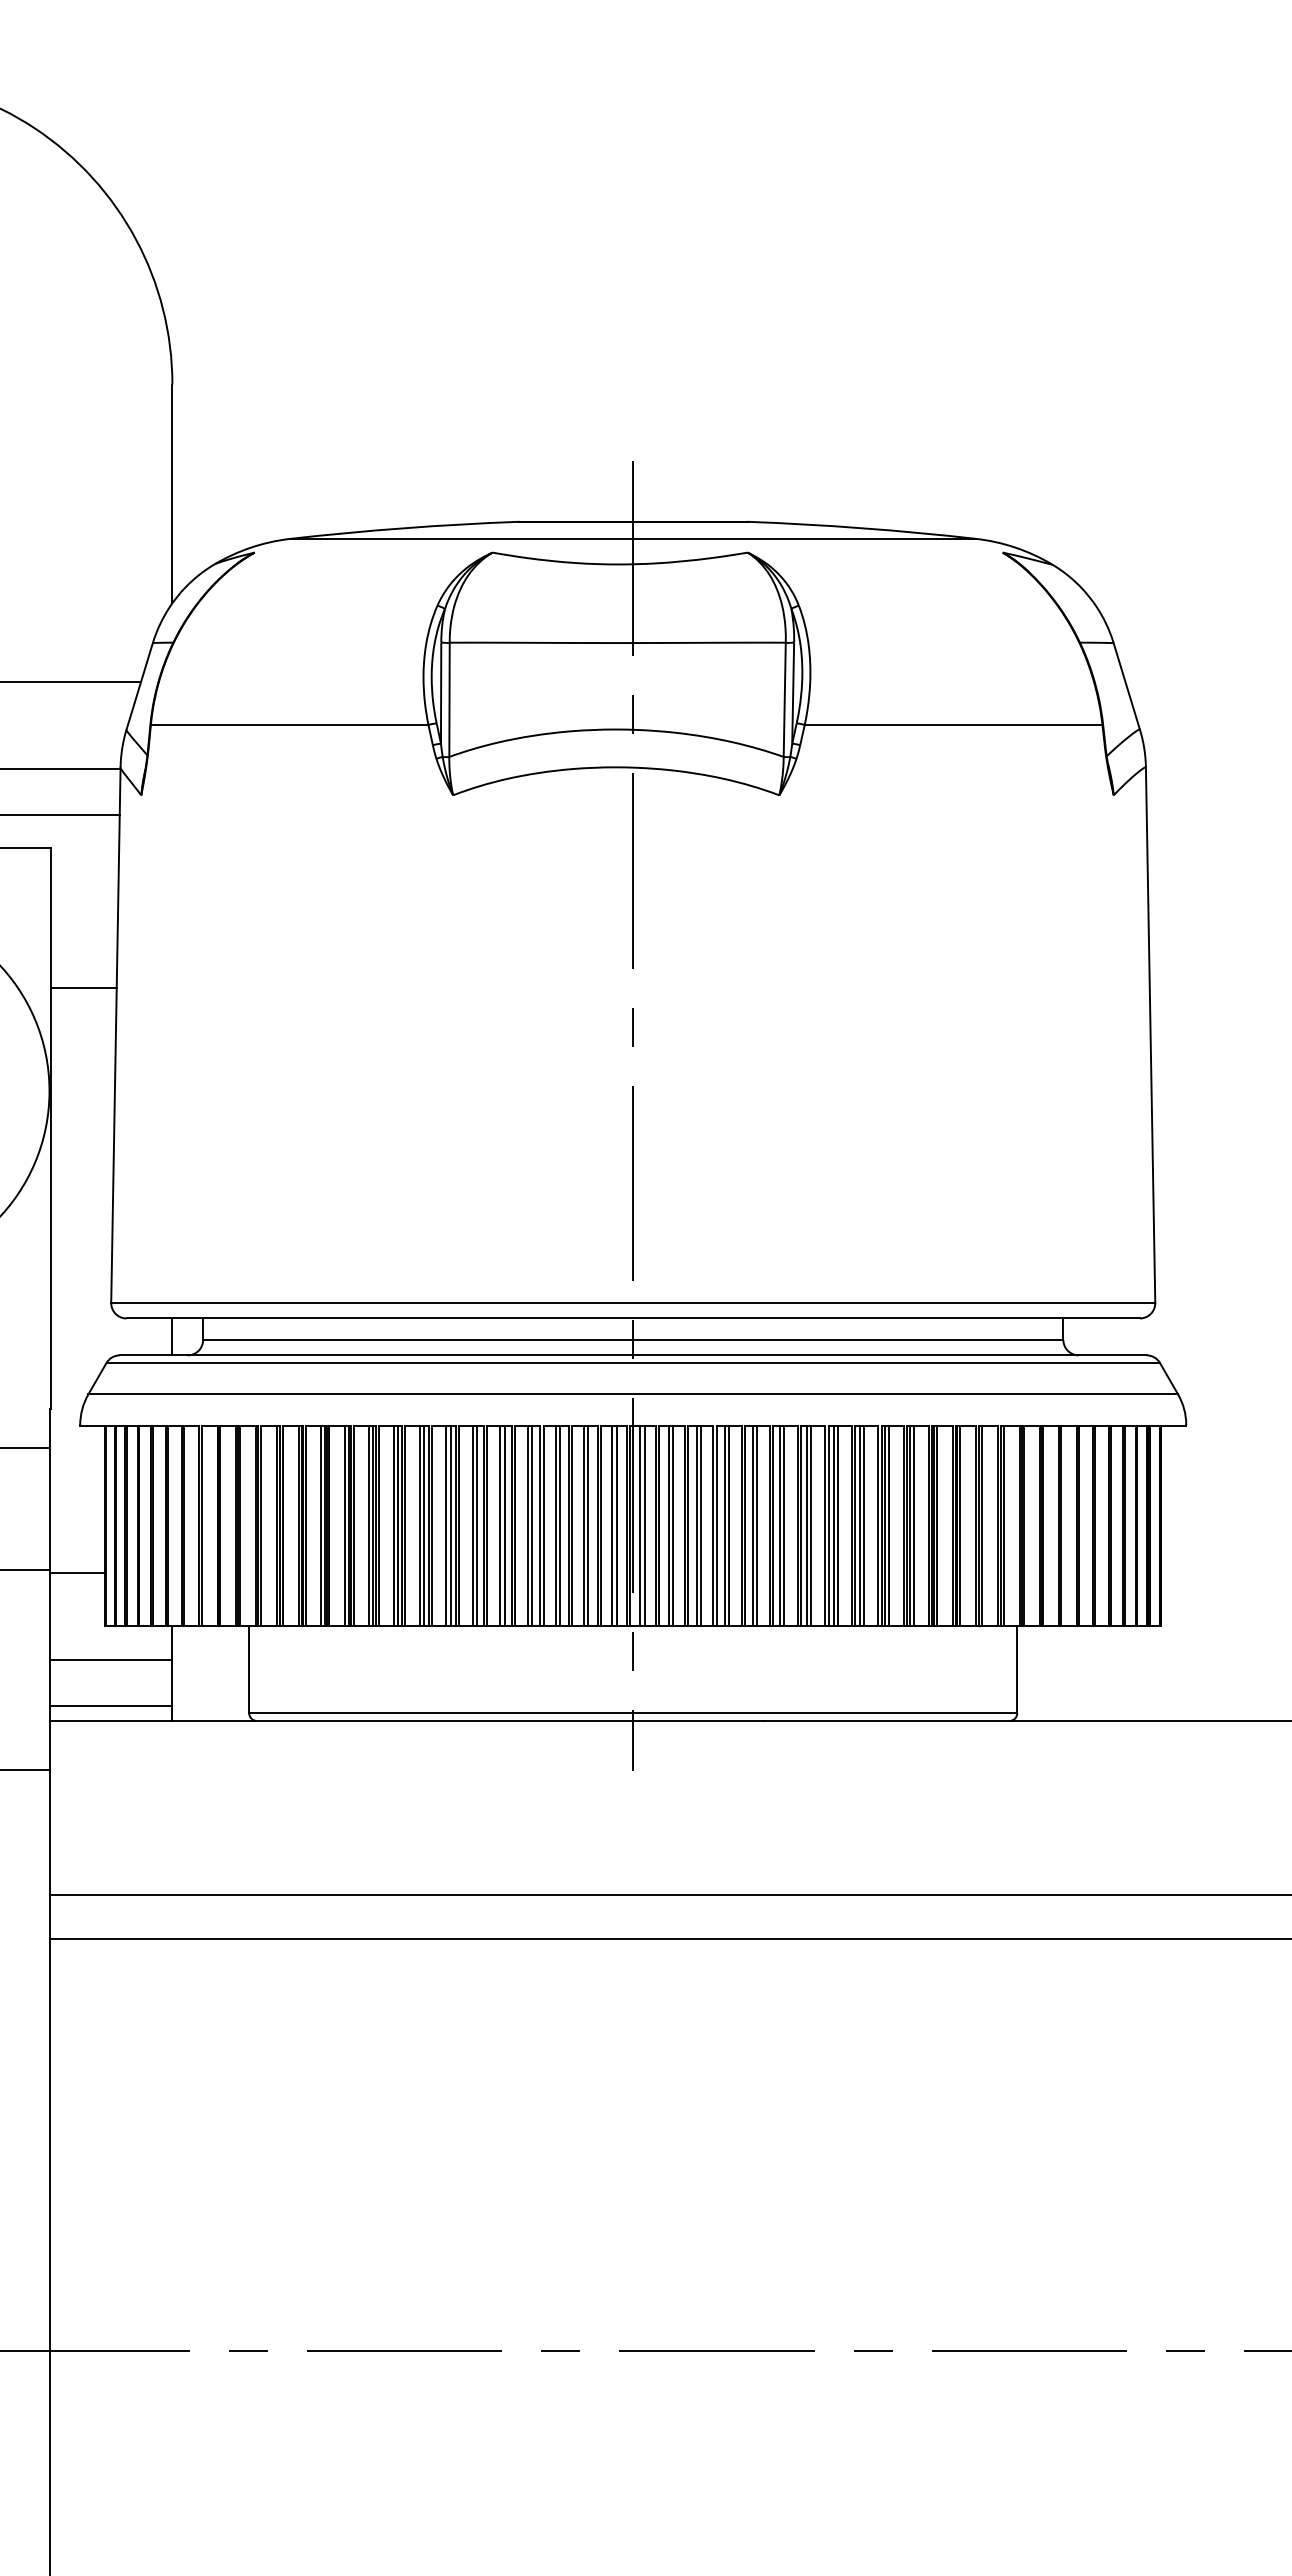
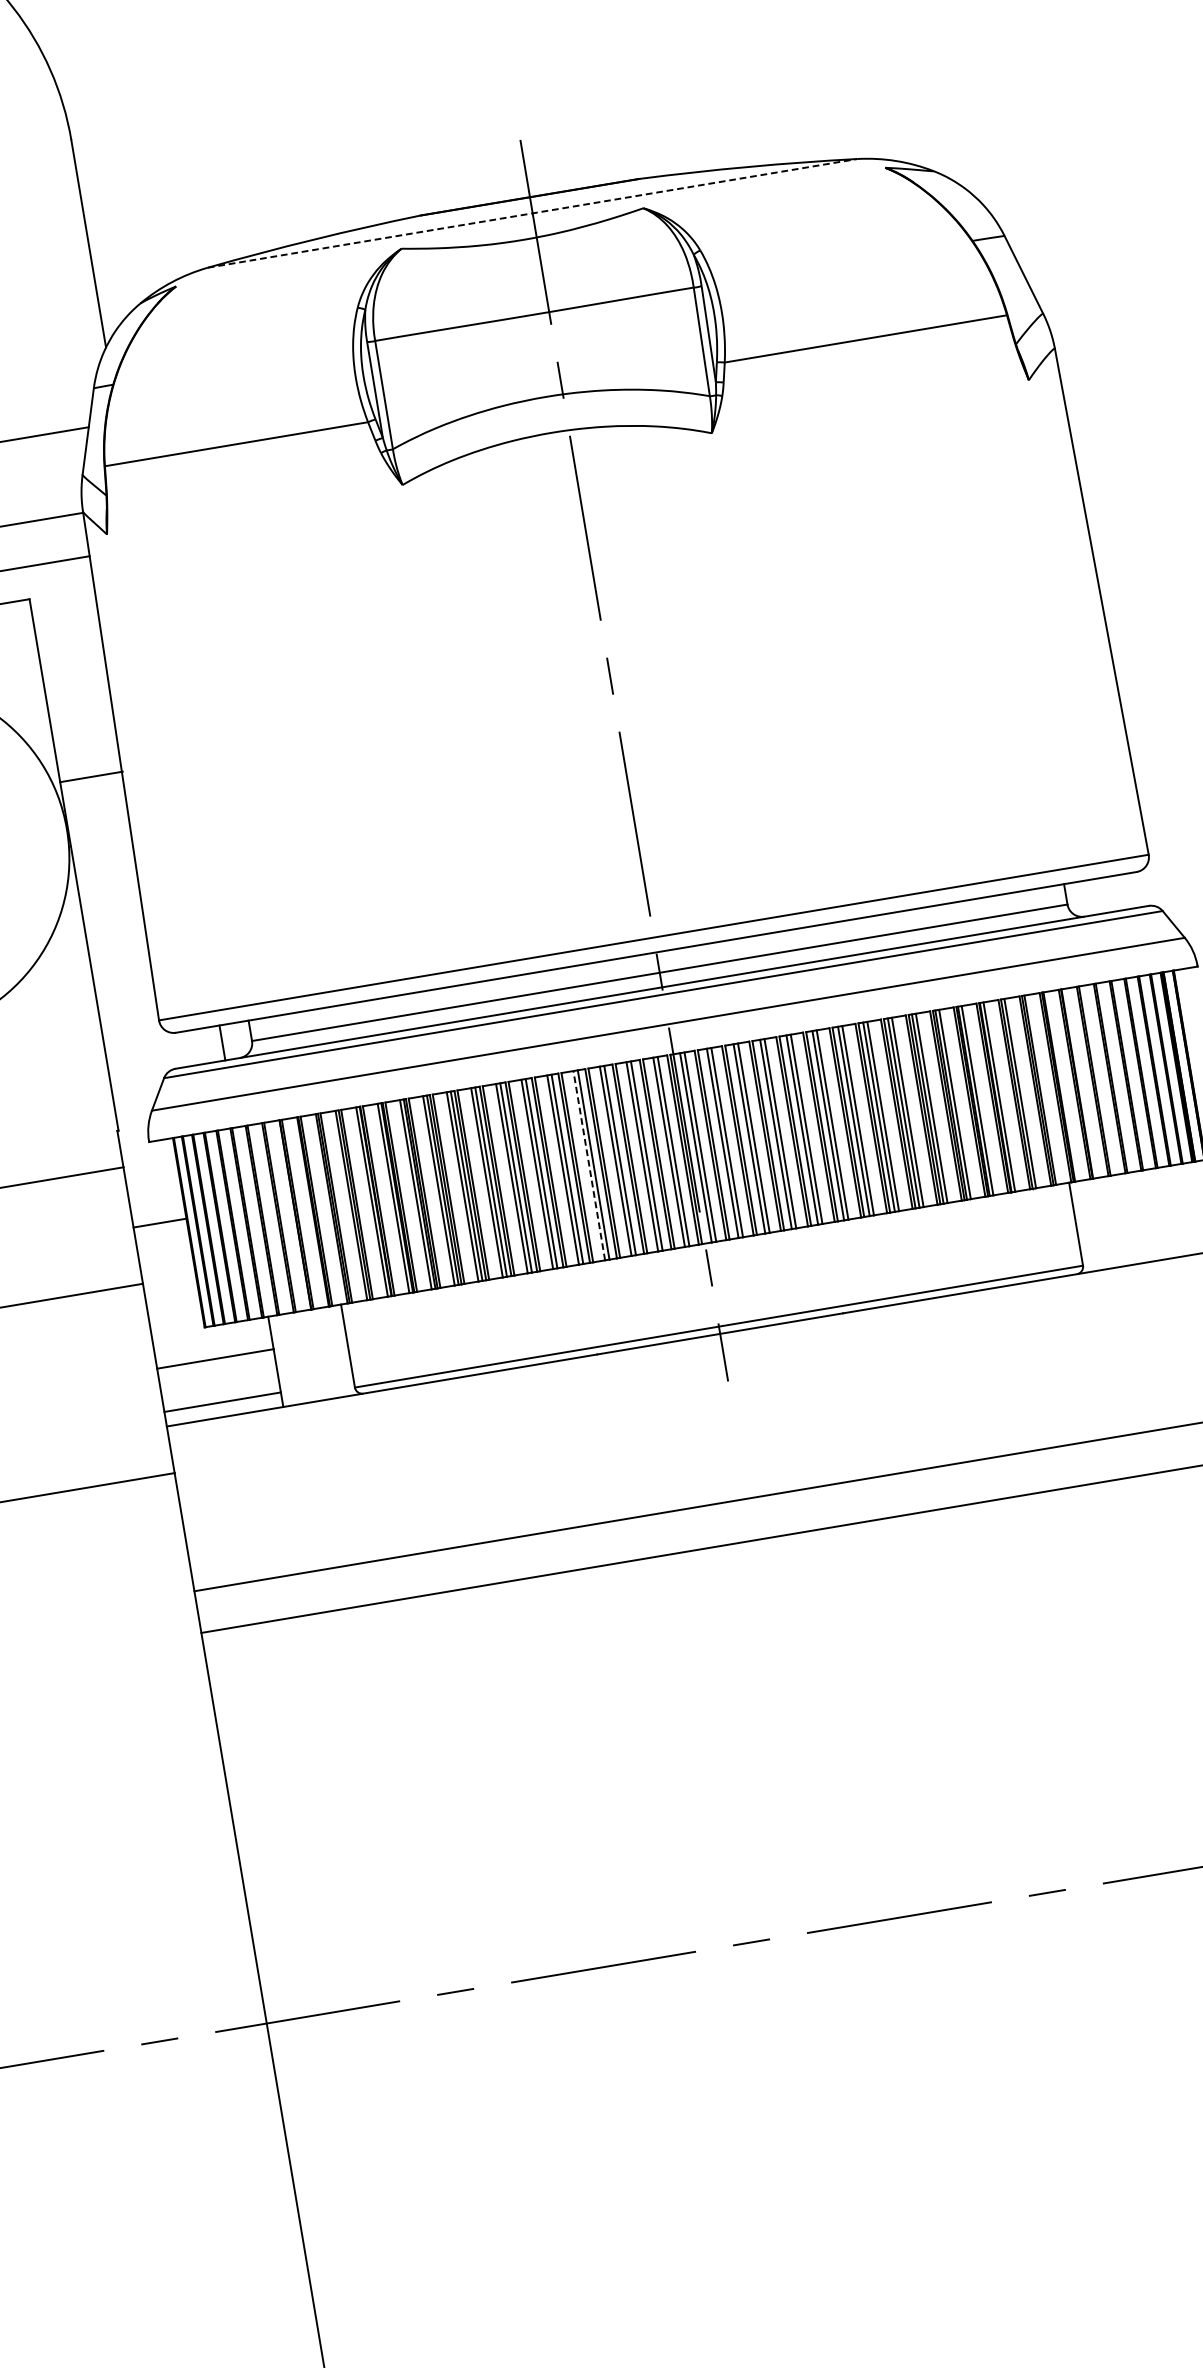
line: (633, 538) -> (532, 212), solid -> dashed
line: (83, 988) -> (91, 777), moved
line: (527, 1525) -> (588, 1165), solid -> dashed
line: (77, 1573) -> (160, 1223), moved

